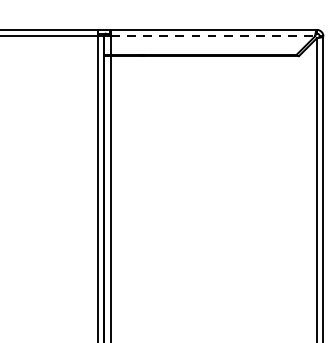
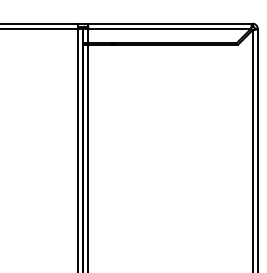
line: (213, 35) -> (170, 28), dashed -> solid

